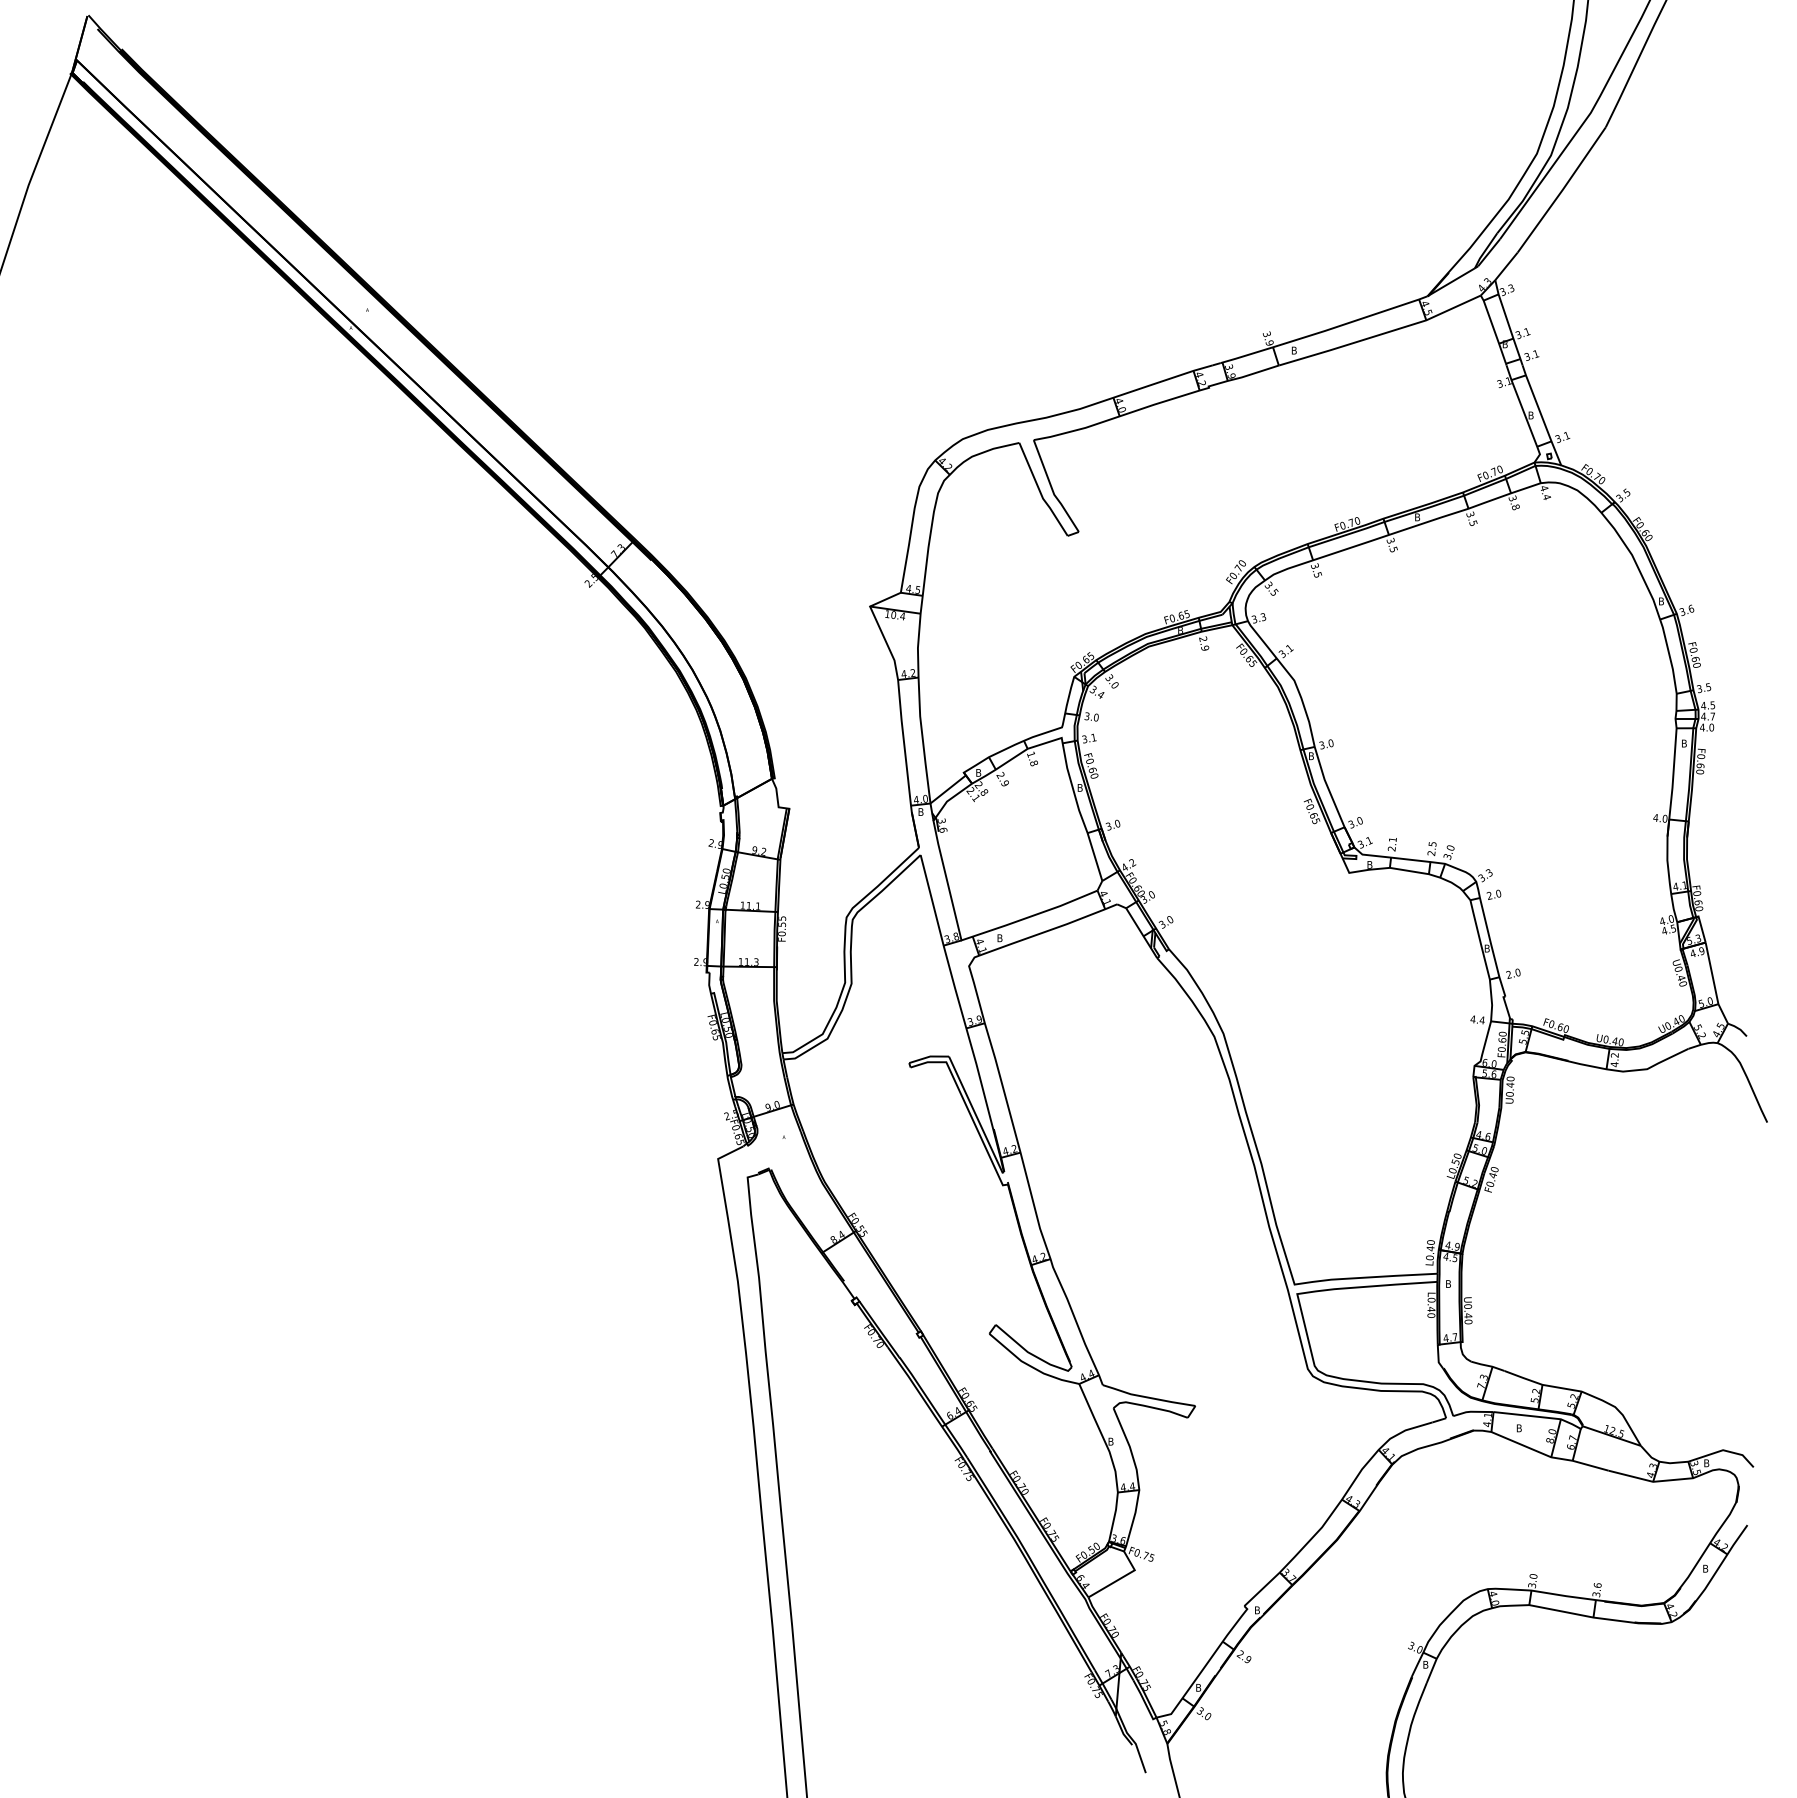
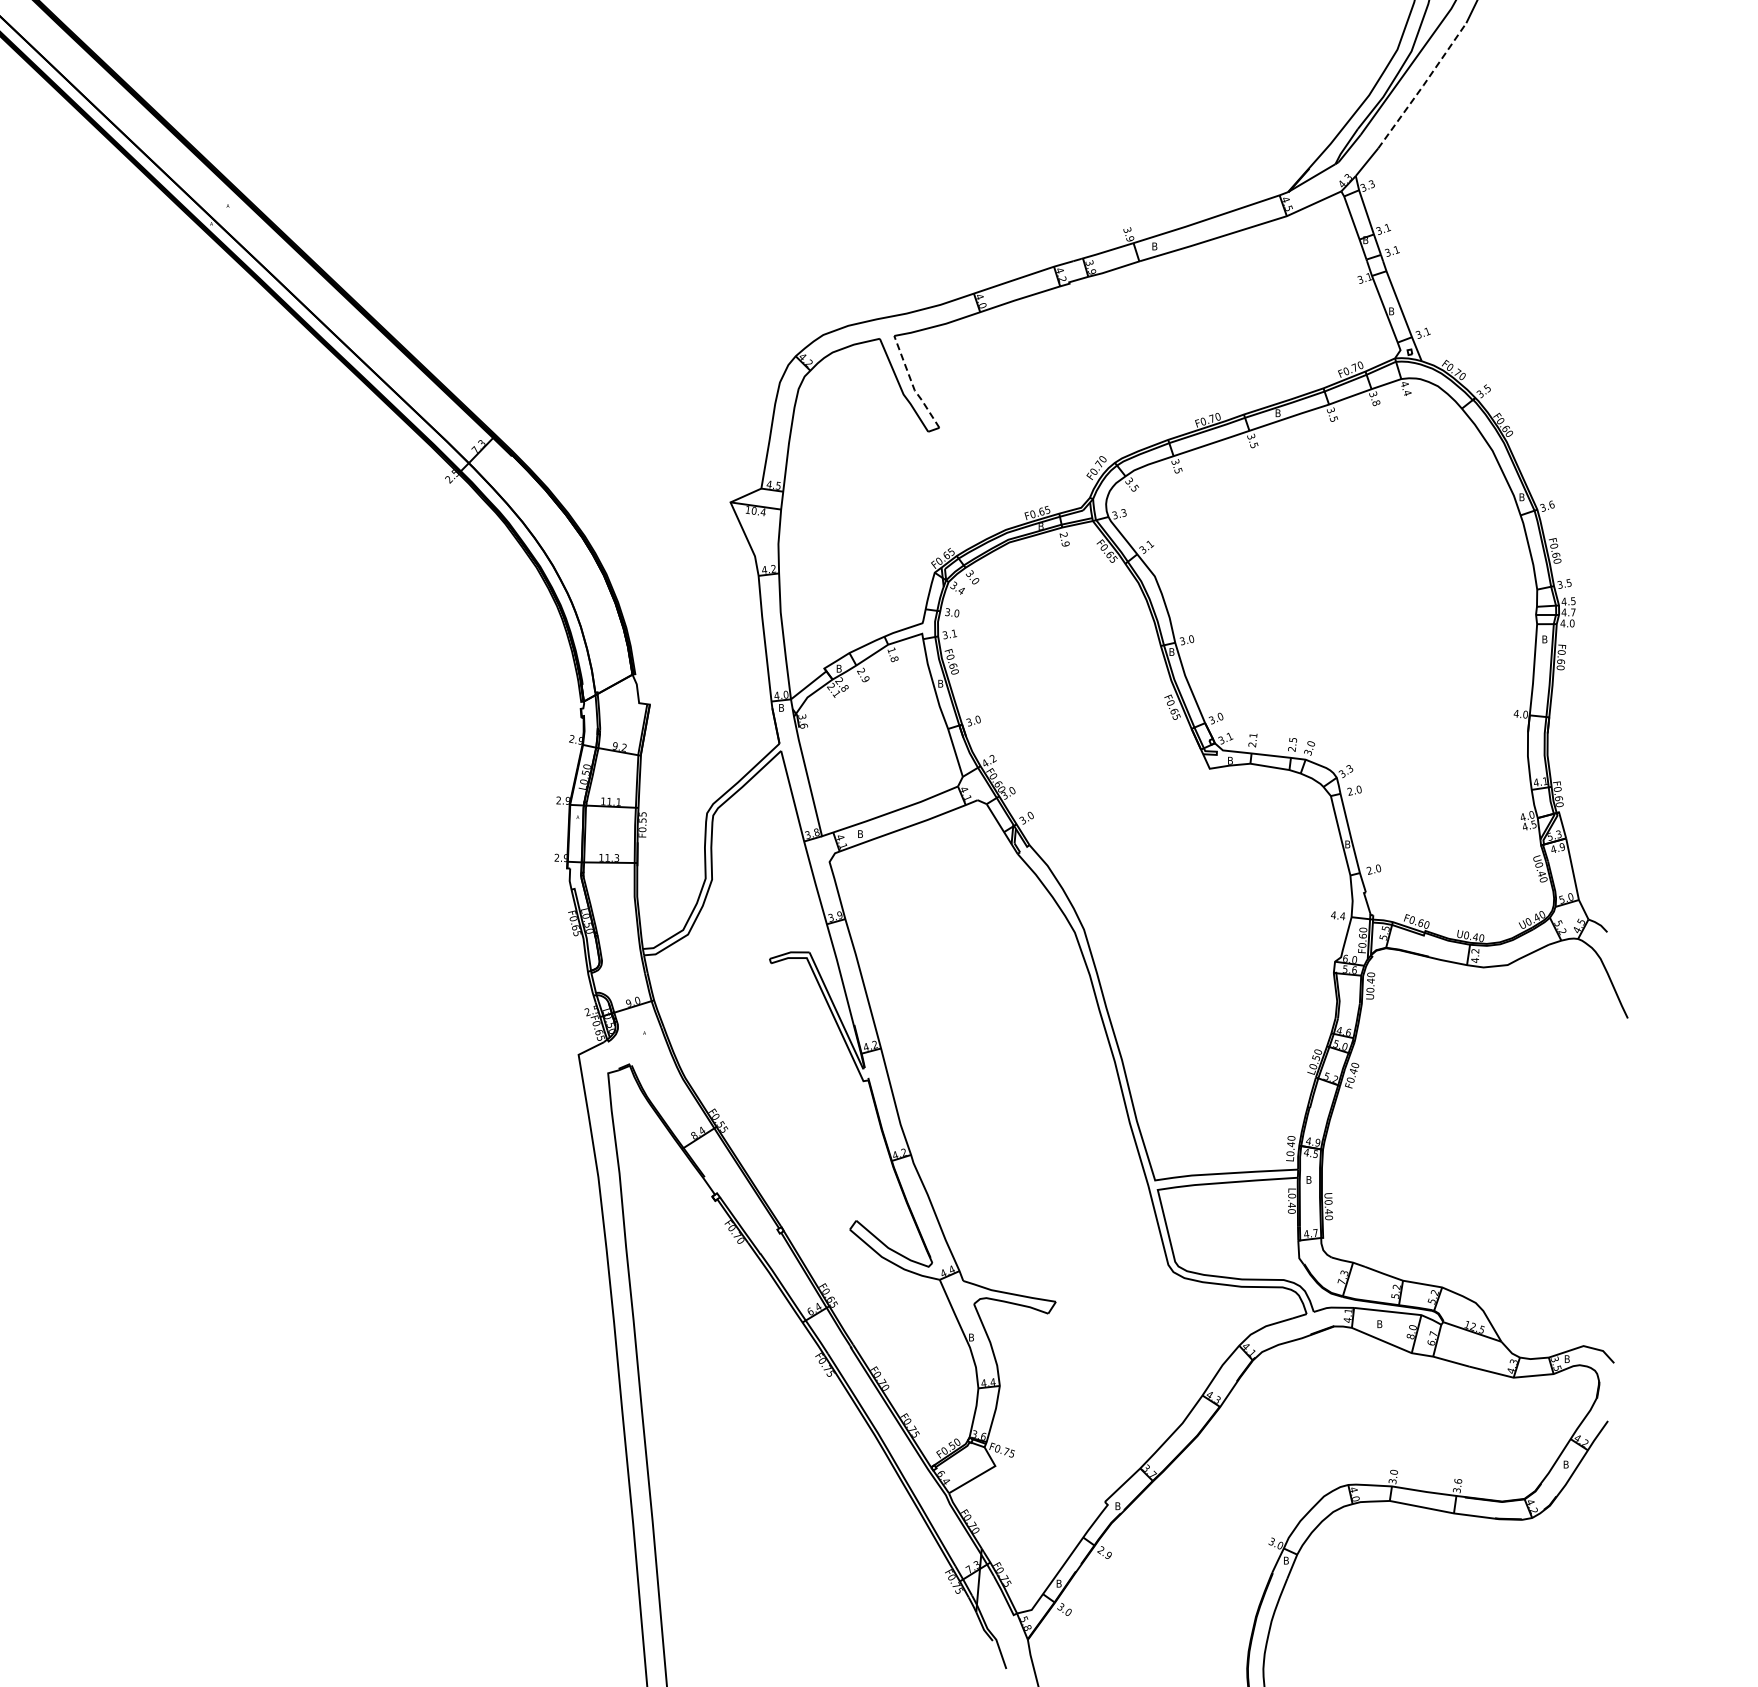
line: (1562, 189) -> (1423, 85), solid -> dashed
line: (1052, 489) -> (913, 385), solid -> dashed

